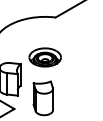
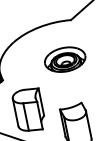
part: (44, 57) -> (64, 59), moved

